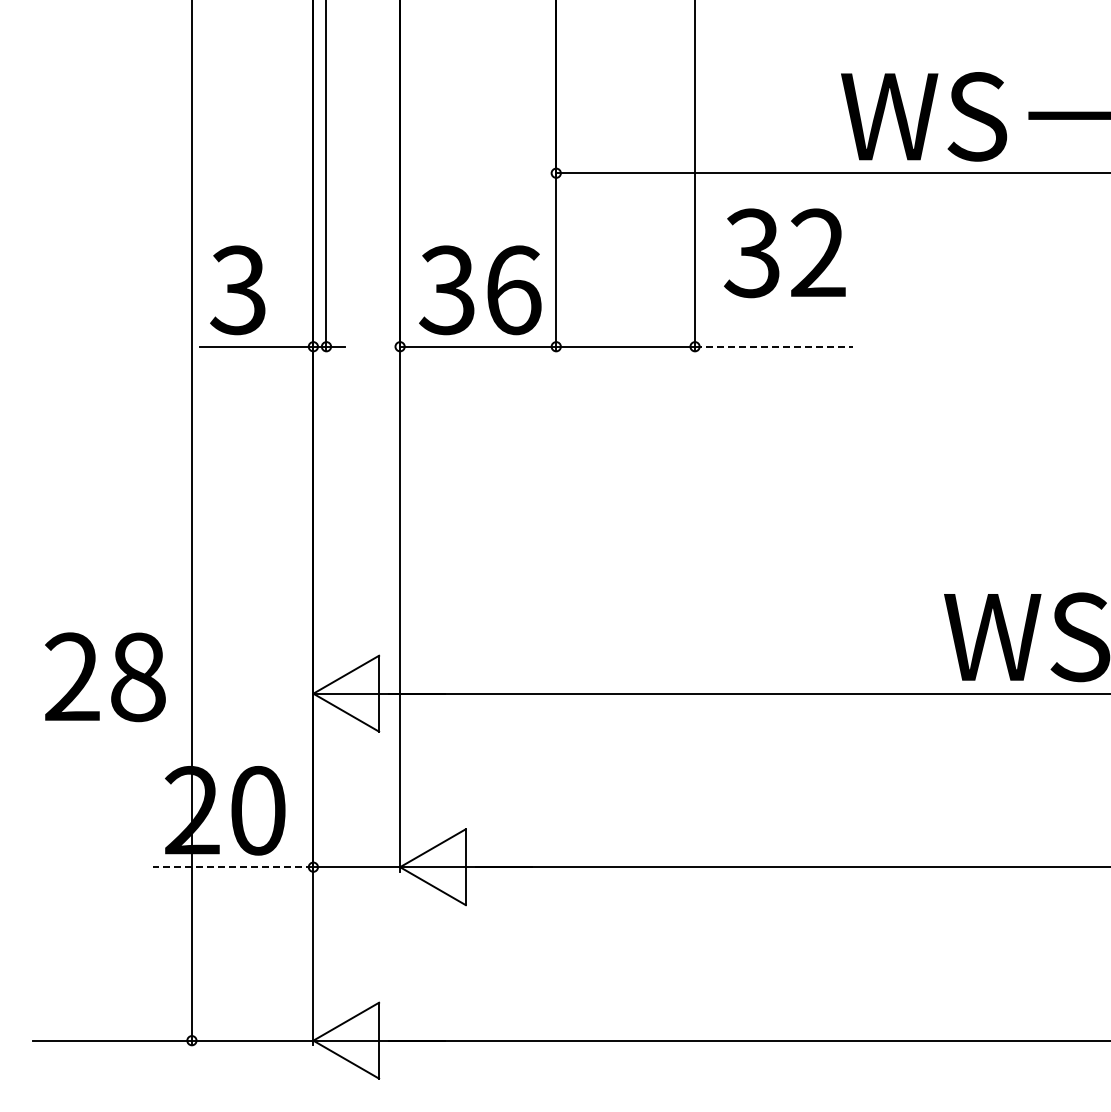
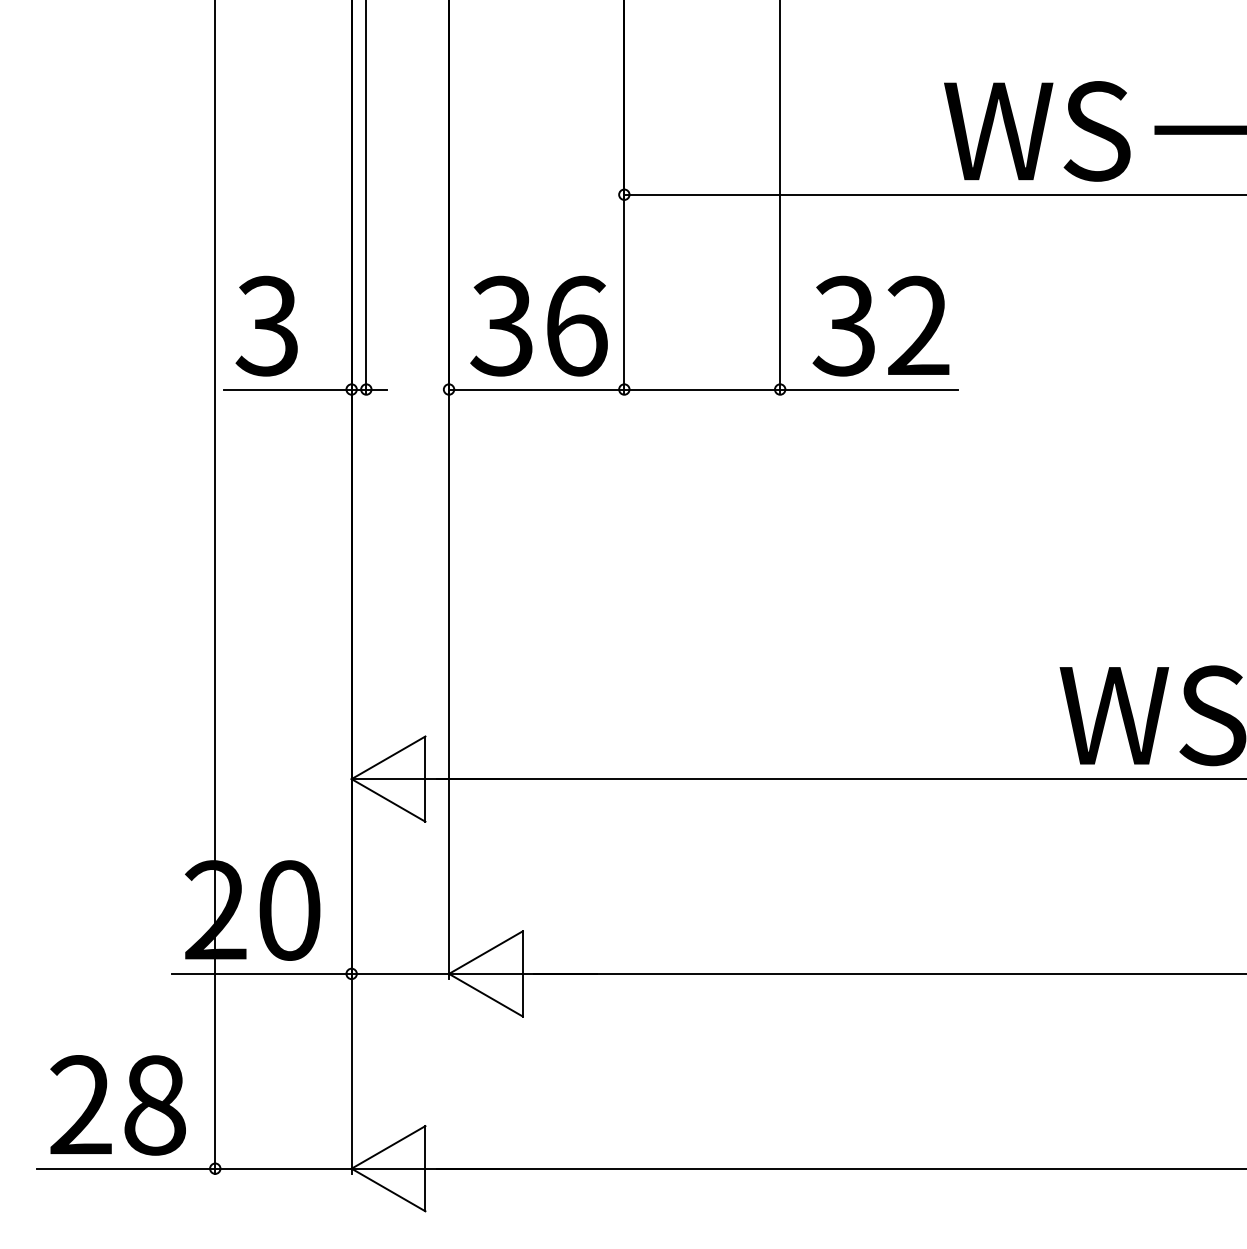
text: (784, 253) -> (880, 326), moved
line: (774, 346) -> (869, 389), dashed -> solid
text: (105, 677) -> (118, 1105), moved
line: (233, 867) -> (261, 974), dashed -> solid

